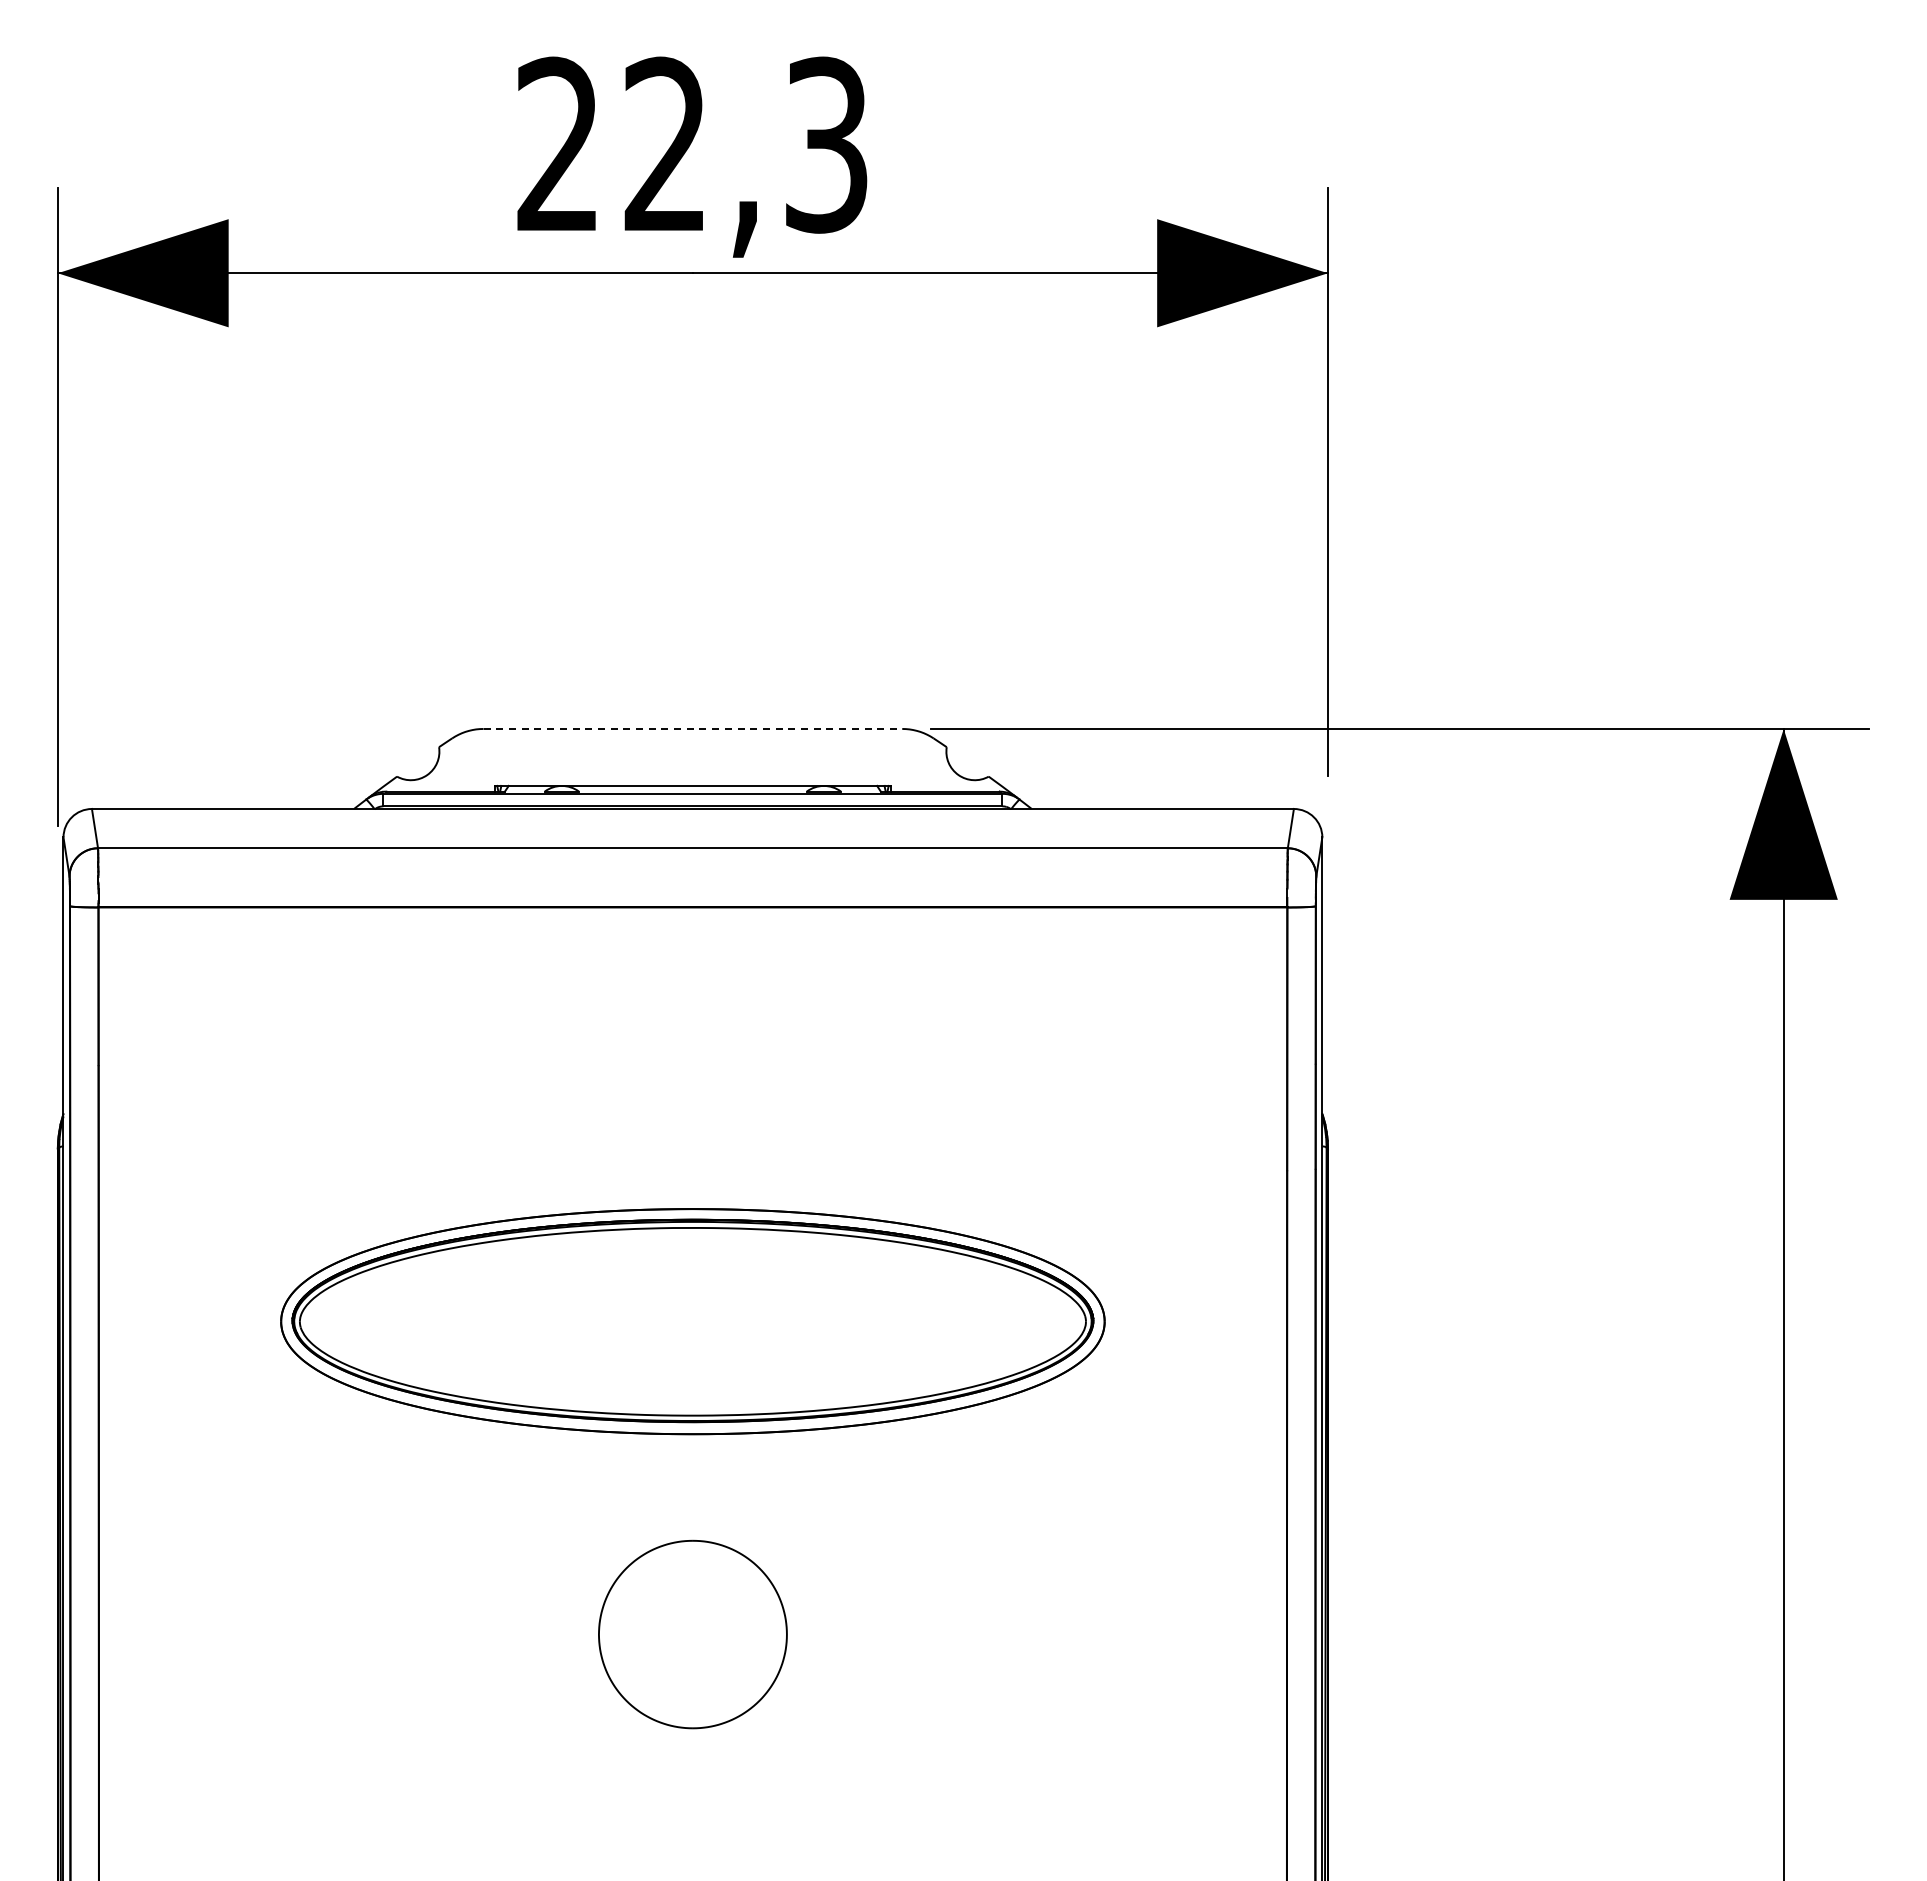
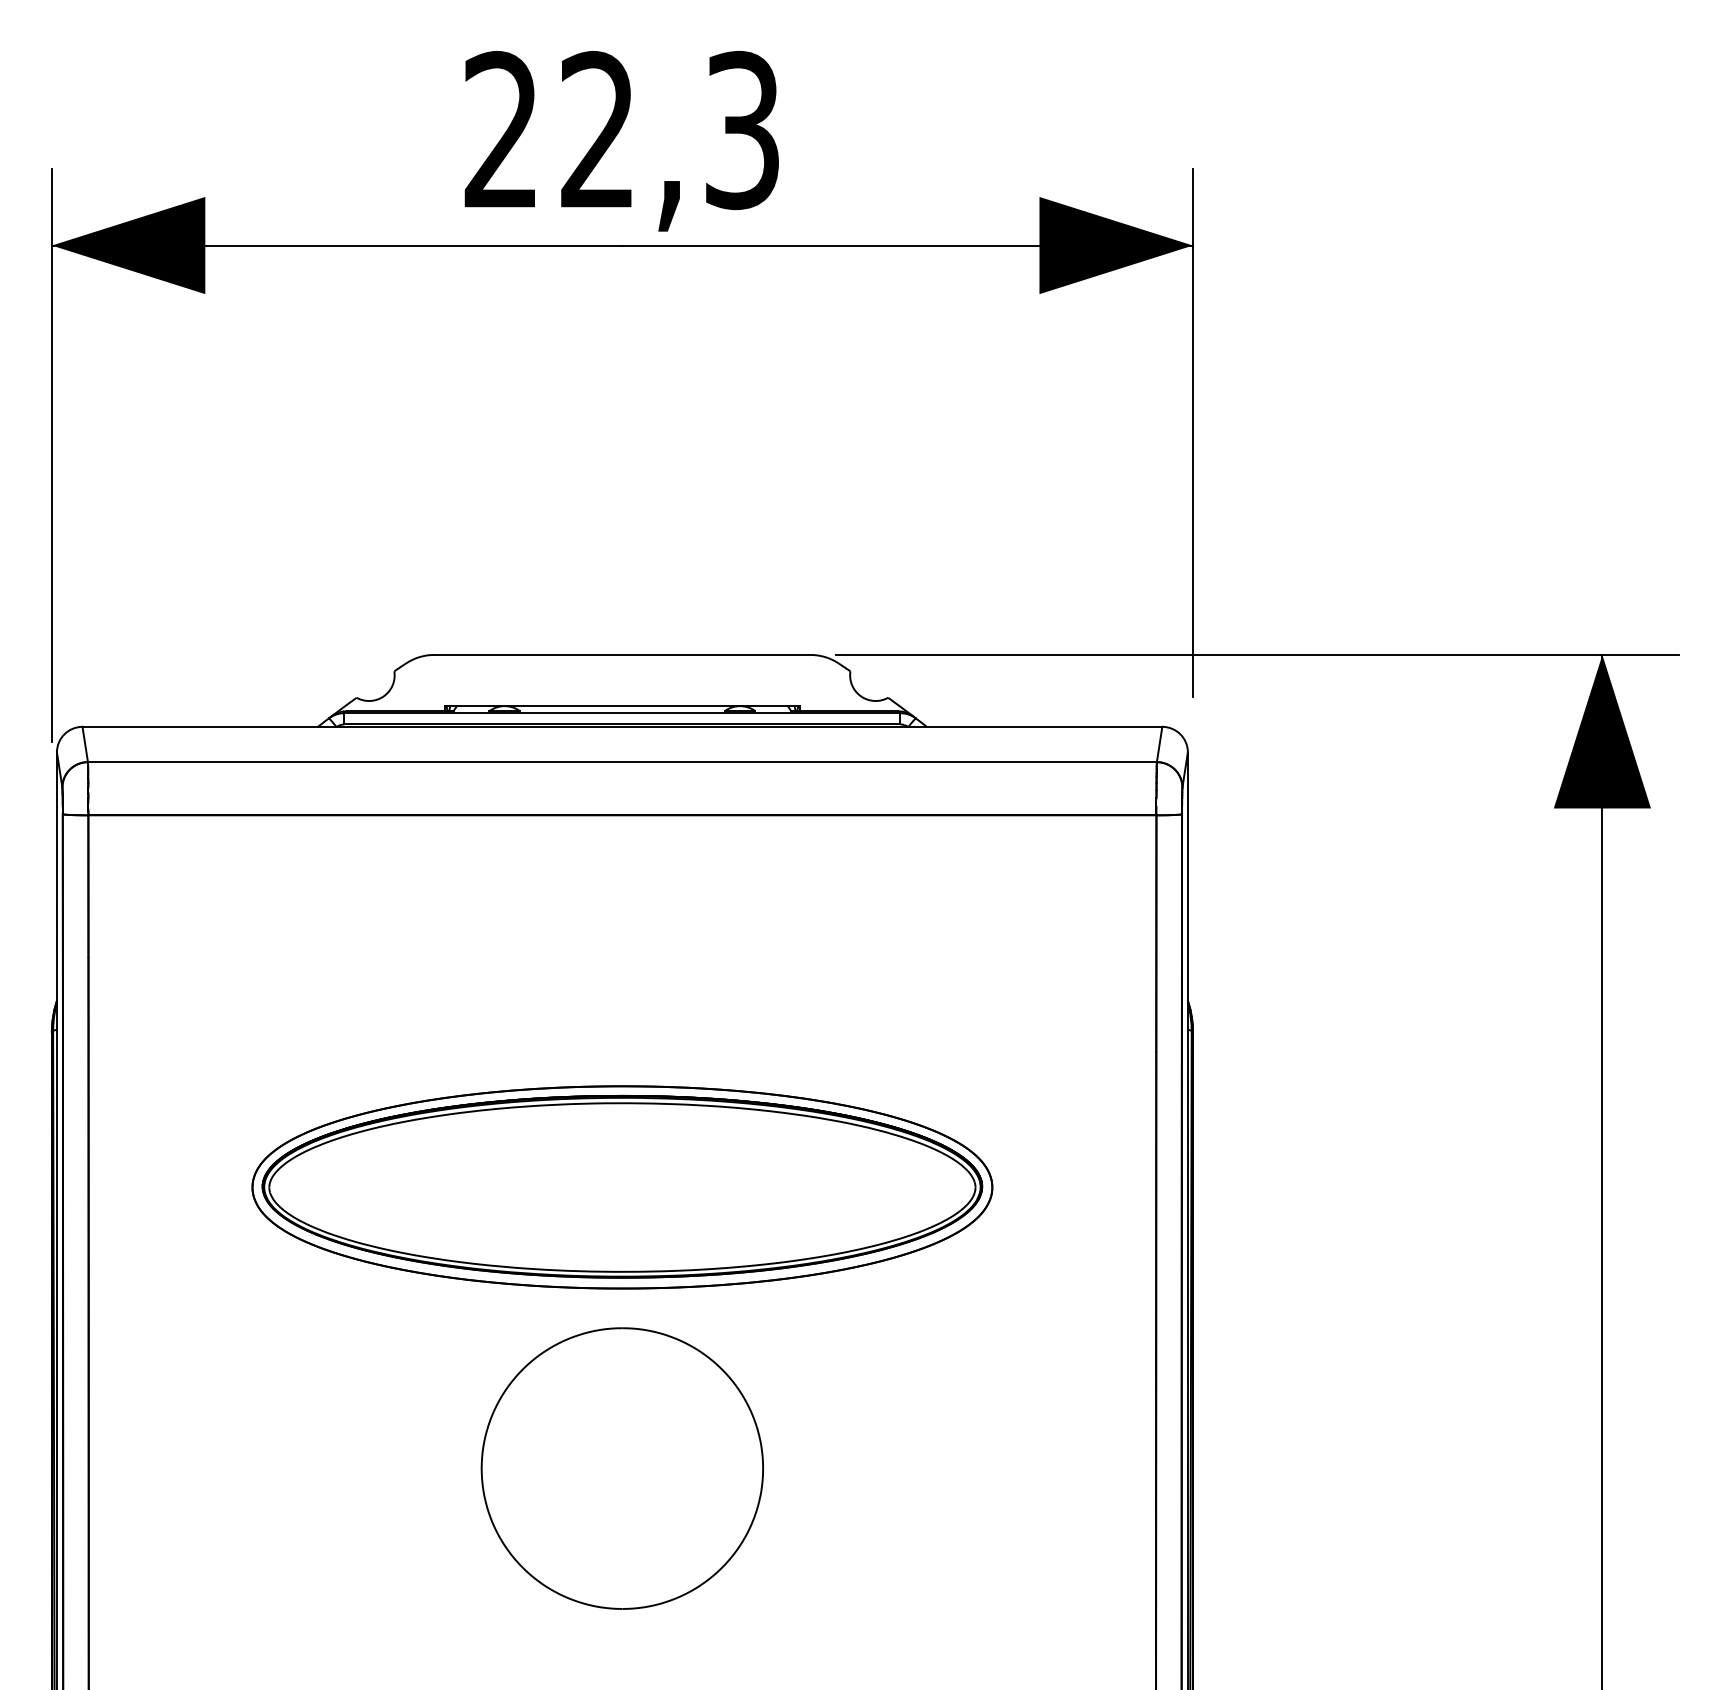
line: (693, 728) -> (622, 654), dashed -> solid
part: (692, 1634) -> (622, 1468), size x1.67

